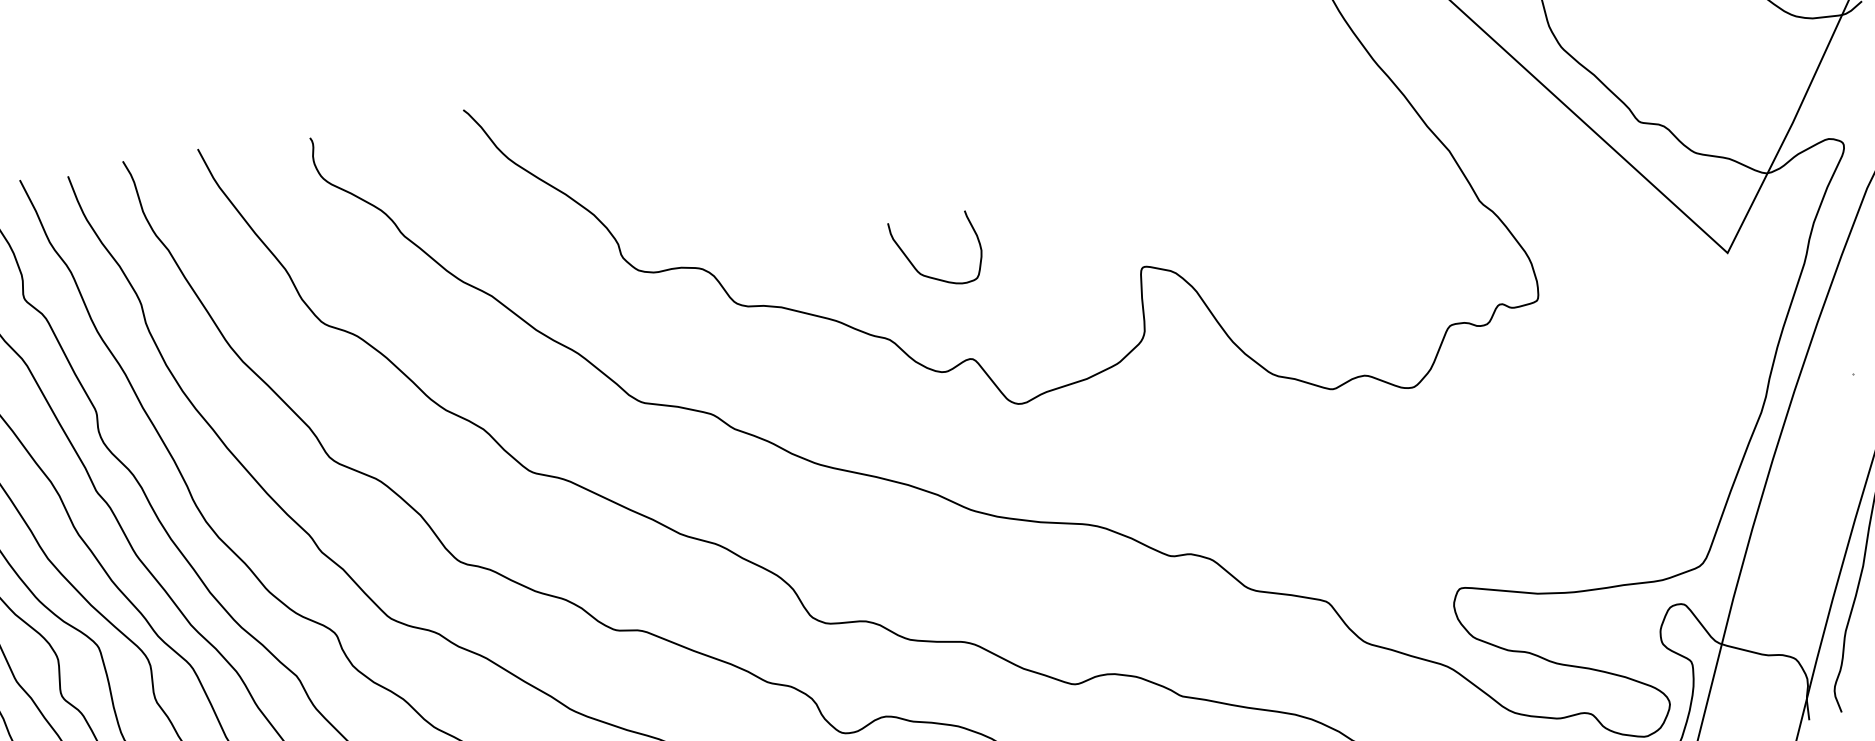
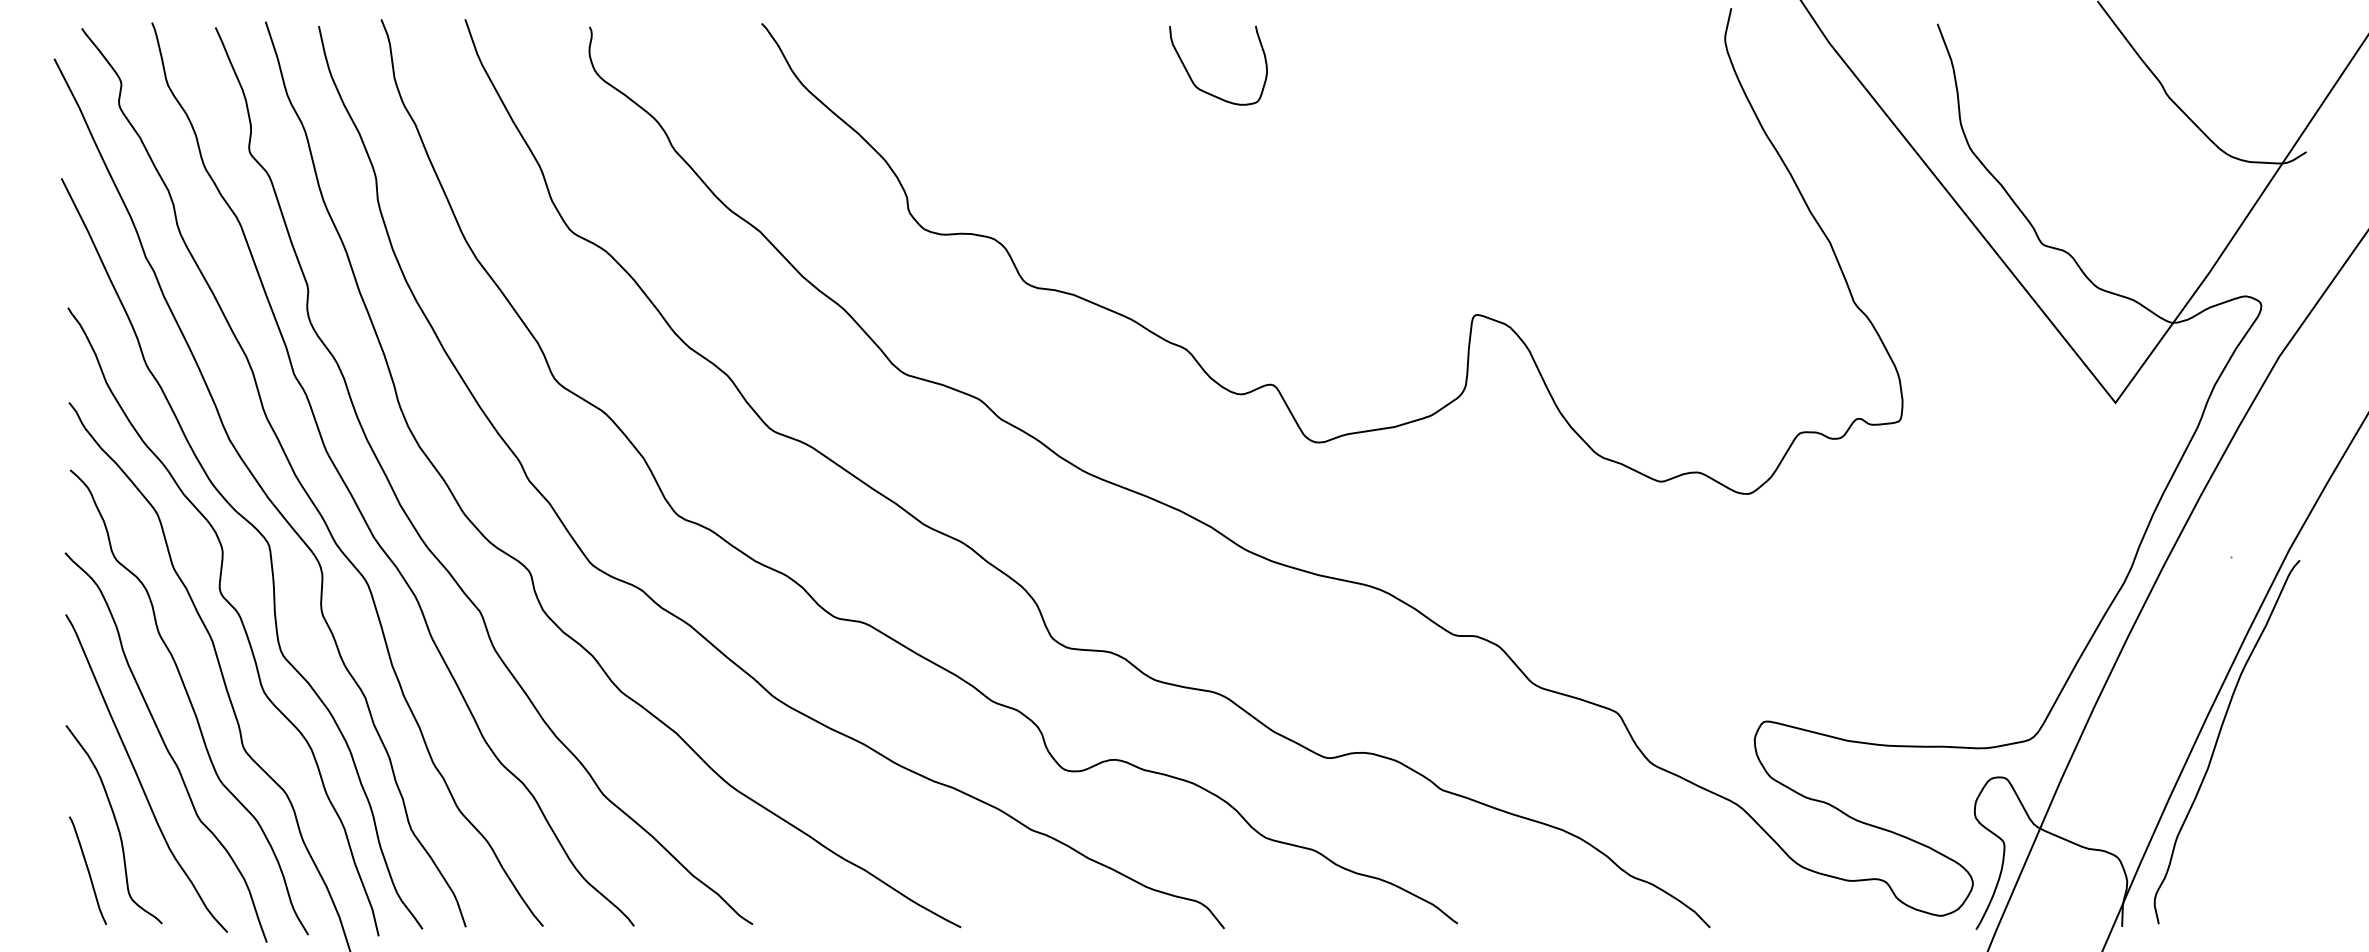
curve: (930, 276) -> (1206, 91), moved

